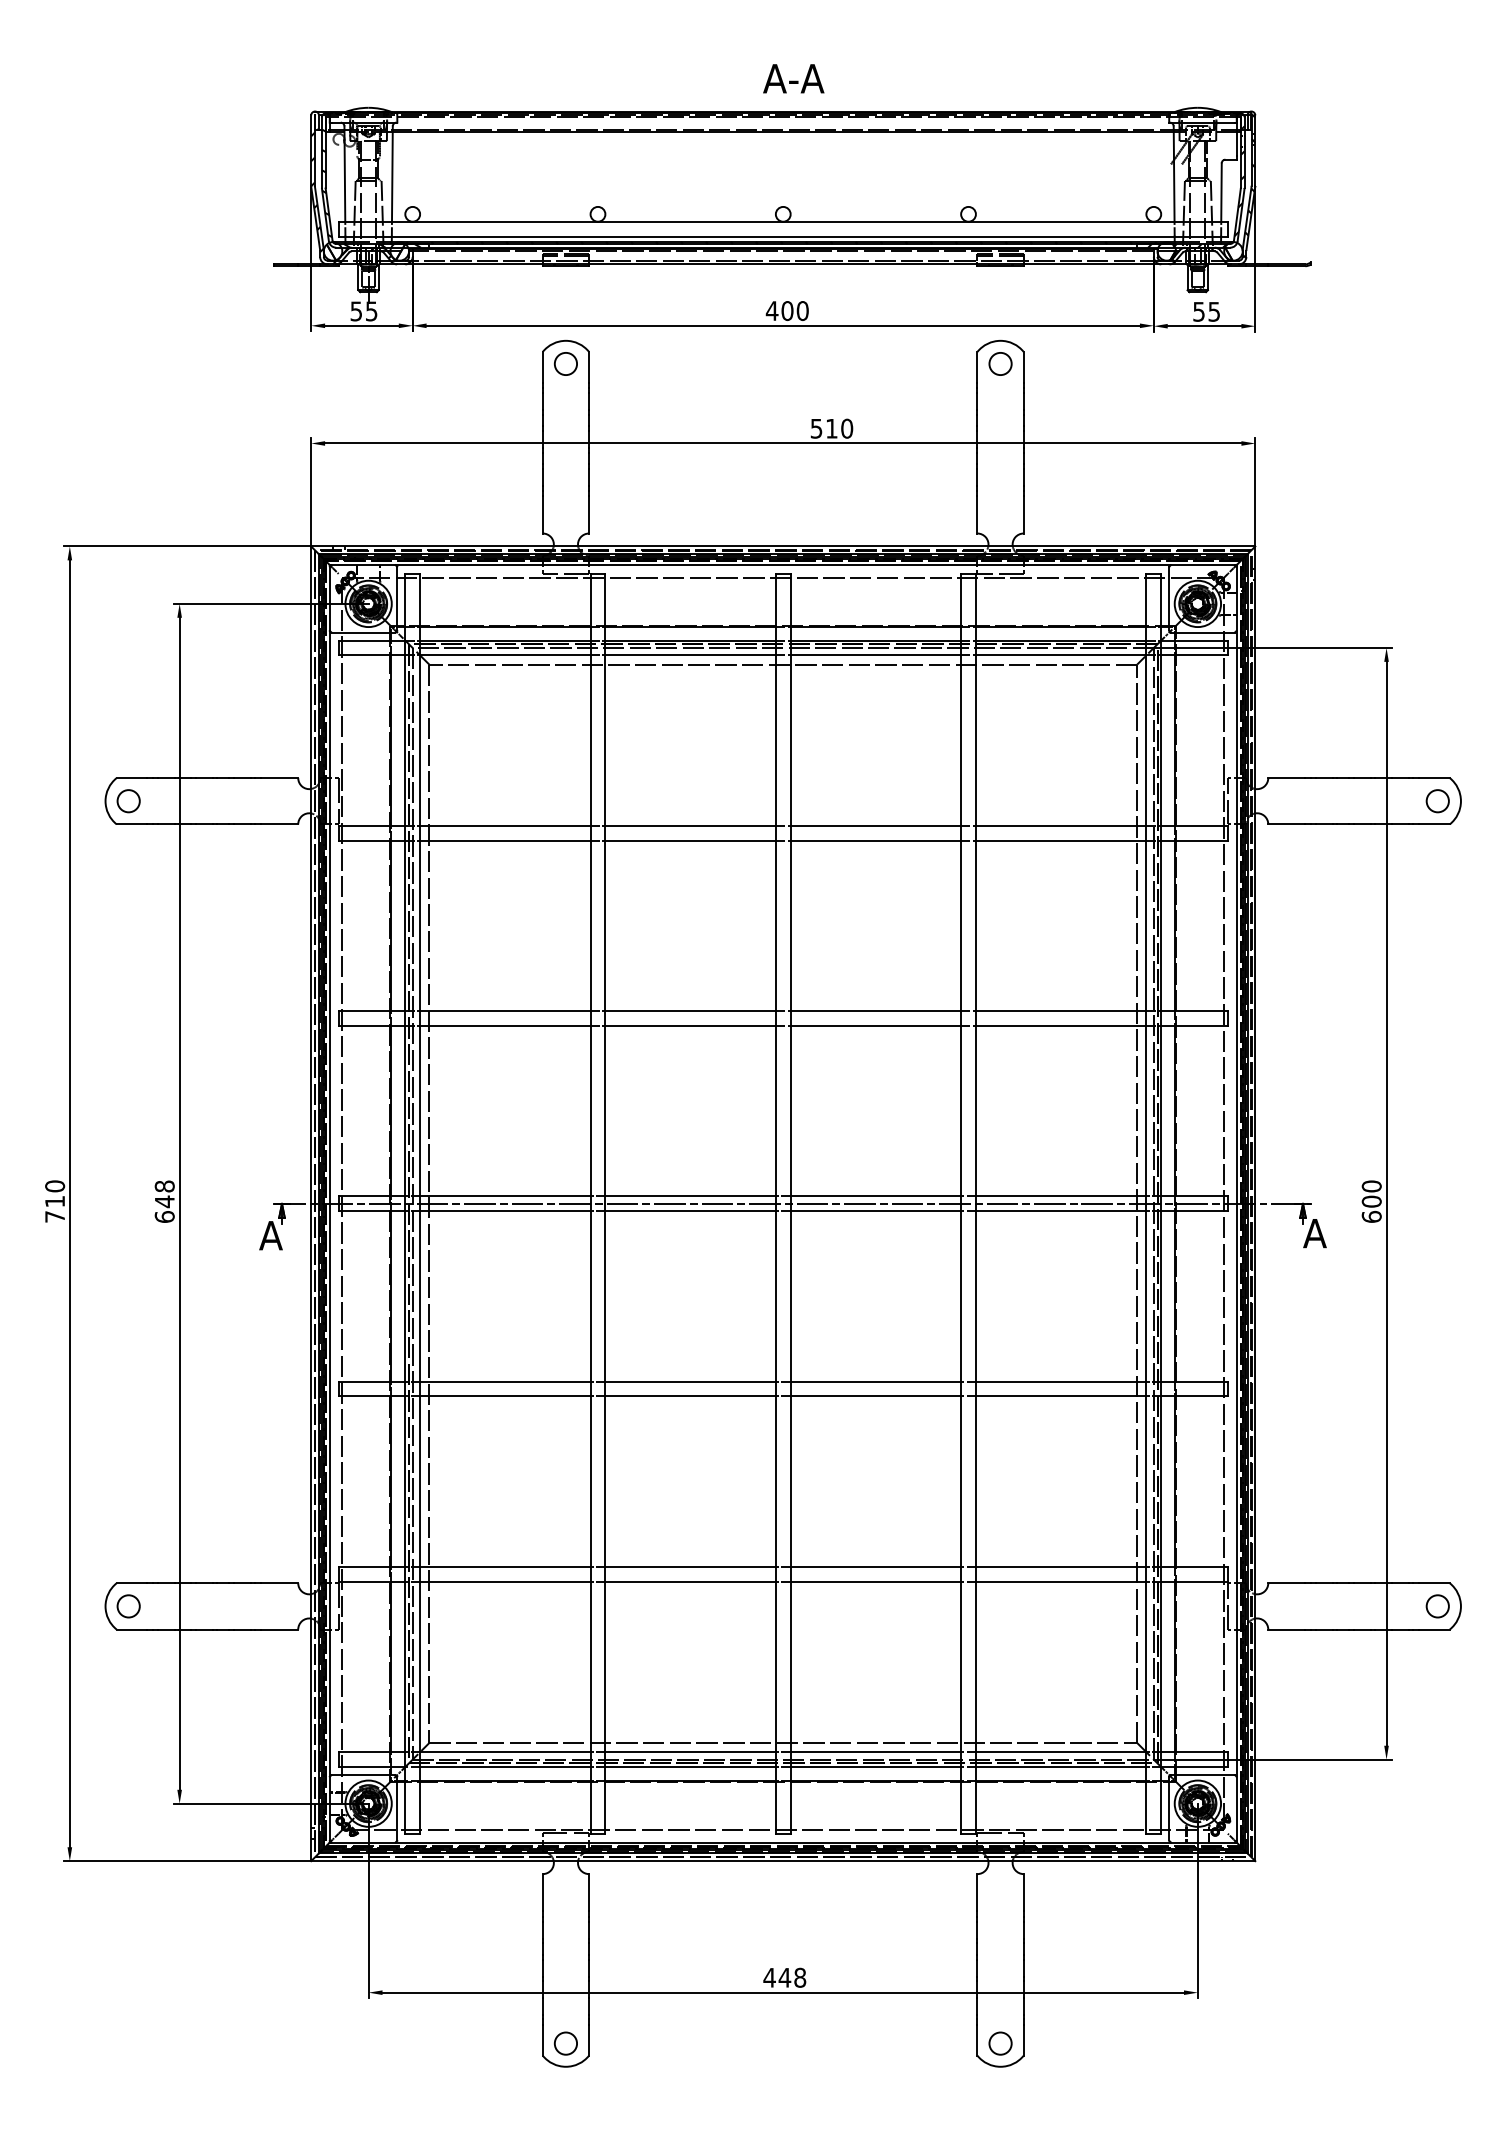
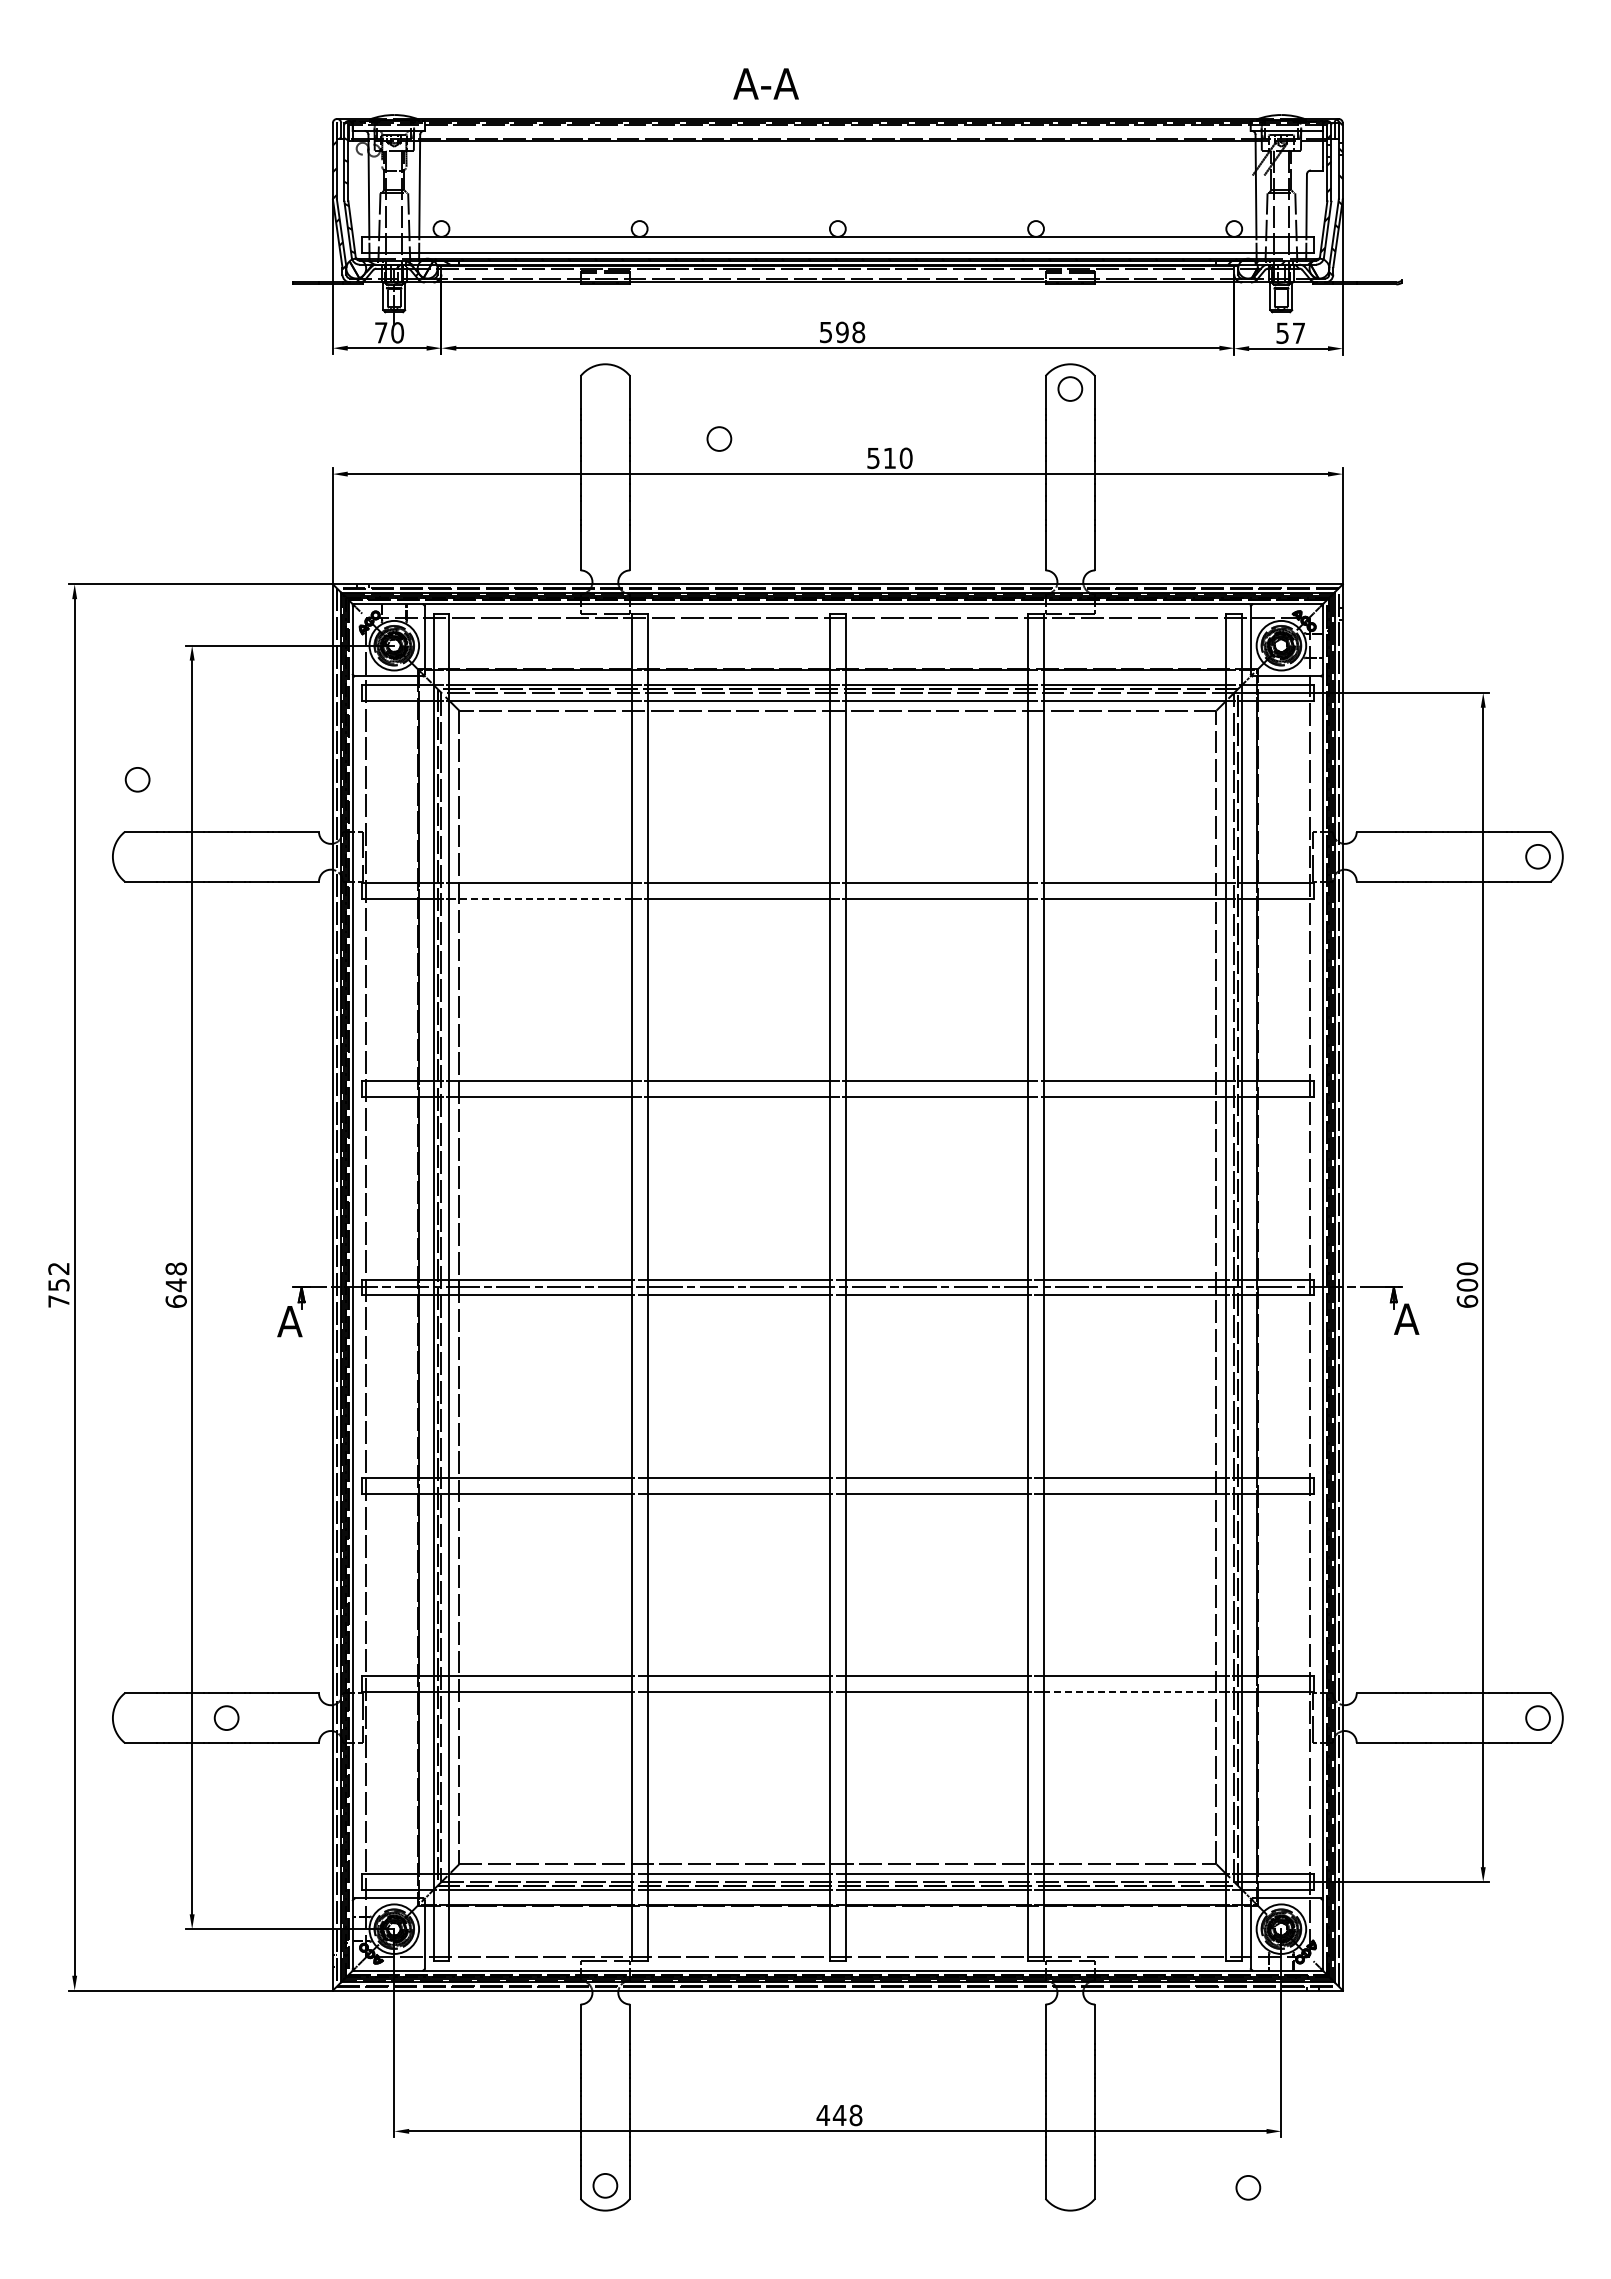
text: (793, 78) -> (765, 83), moved
text: (364, 311) -> (389, 332), 55 -> 70
text: (787, 311) -> (842, 332), 400 -> 598
text: (1213, 311) -> (1298, 332), 55 -> 57
circle: (566, 363) -> (719, 438), moved
circle: (128, 800) -> (137, 779), moved
line: (506, 841) -> (541, 899), solid -> dashed
text: (54, 1193) -> (58, 1276), 710 -> 752
line: (1060, 1581) -> (1134, 1691), solid -> dashed
circle: (128, 1605) -> (226, 1717), moved
circle: (1000, 2043) -> (1248, 2187), moved

